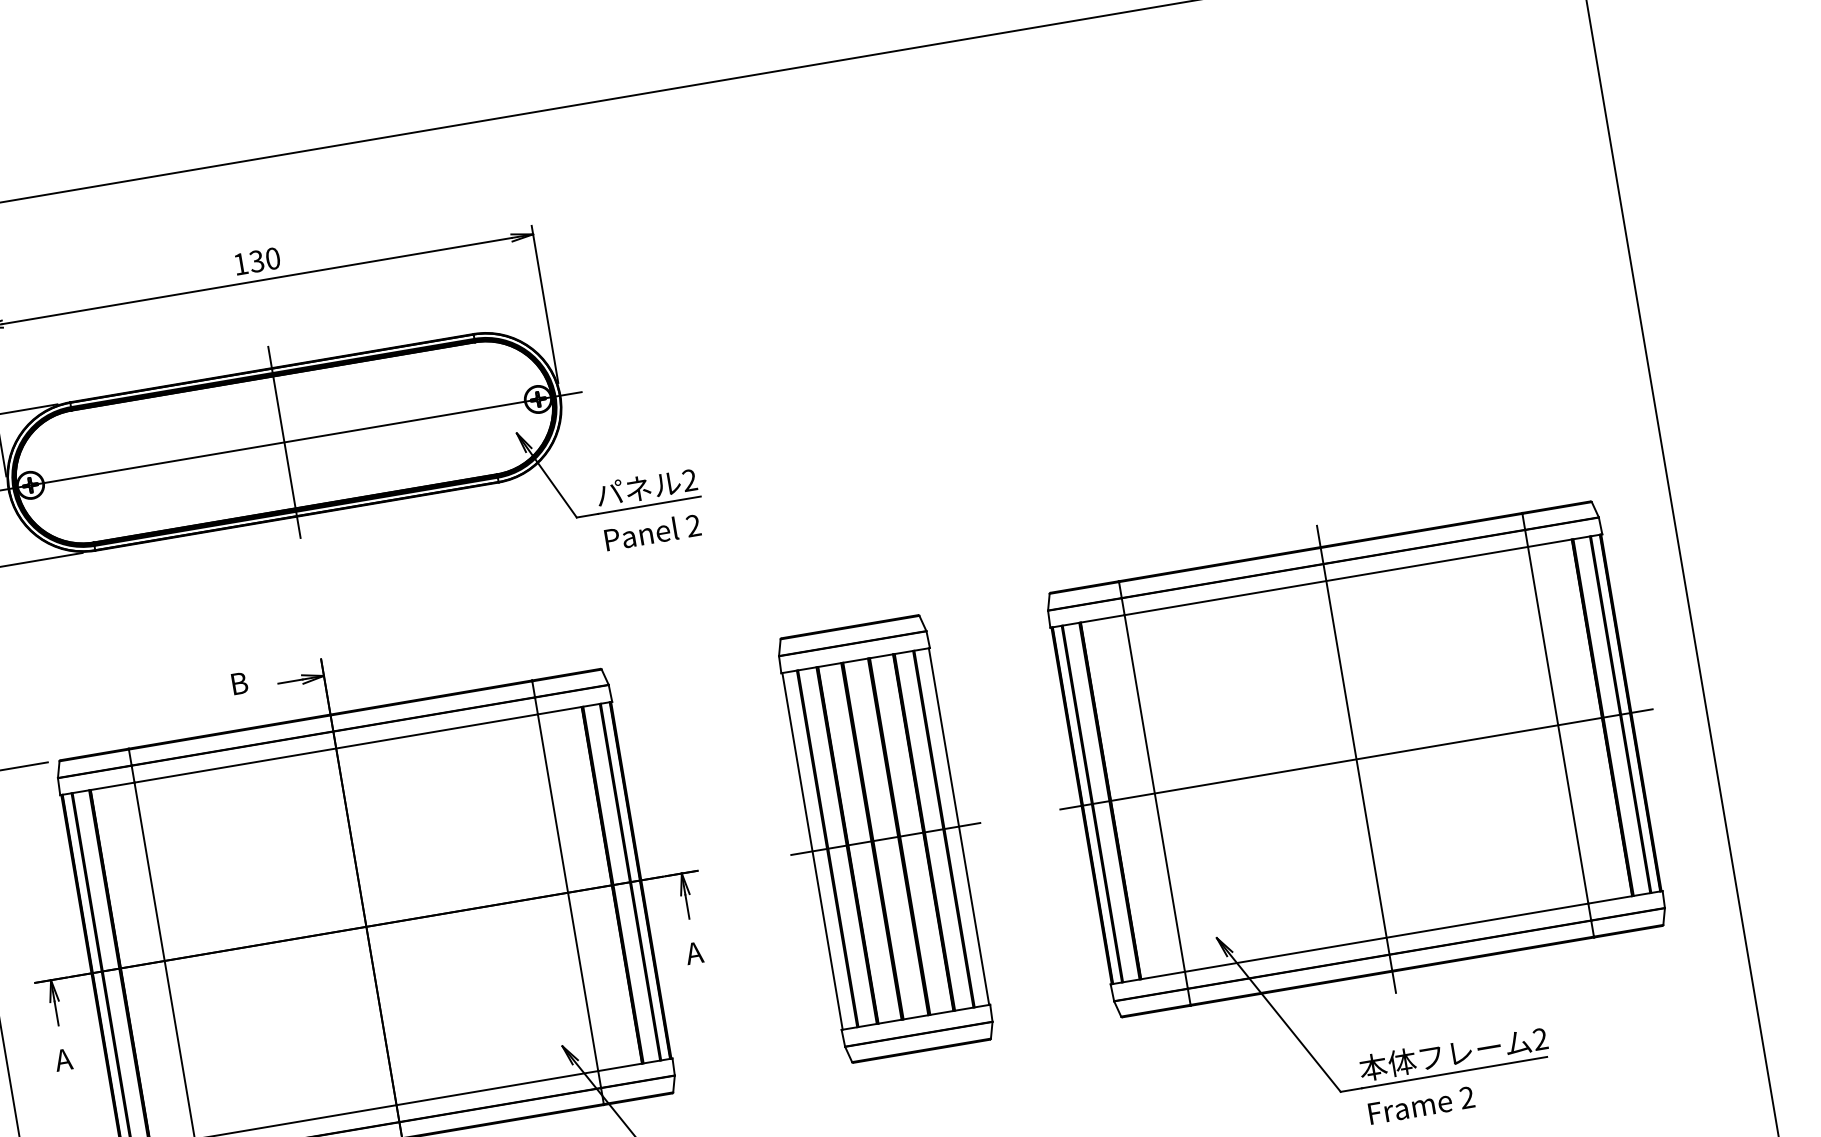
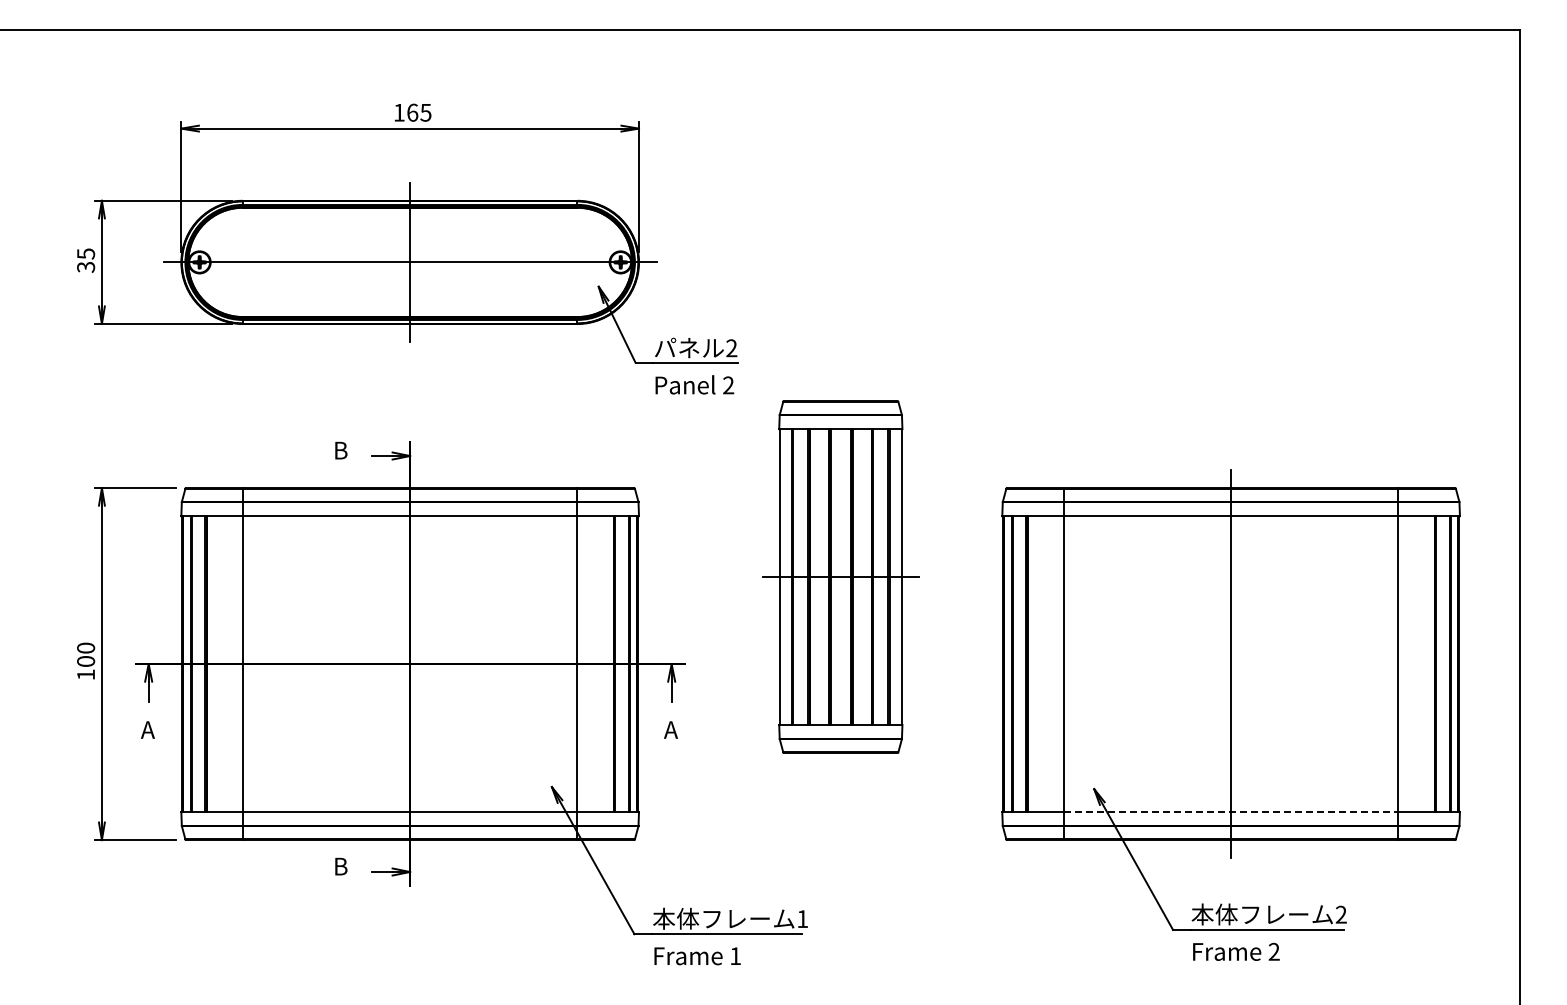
text: (265, 259) -> (419, 112), 130 -> 165
line: (1355, 760) -> (1230, 664), removed
part: (885, 838) -> (840, 576), moved
line: (1387, 937) -> (1231, 811), solid -> dashed

